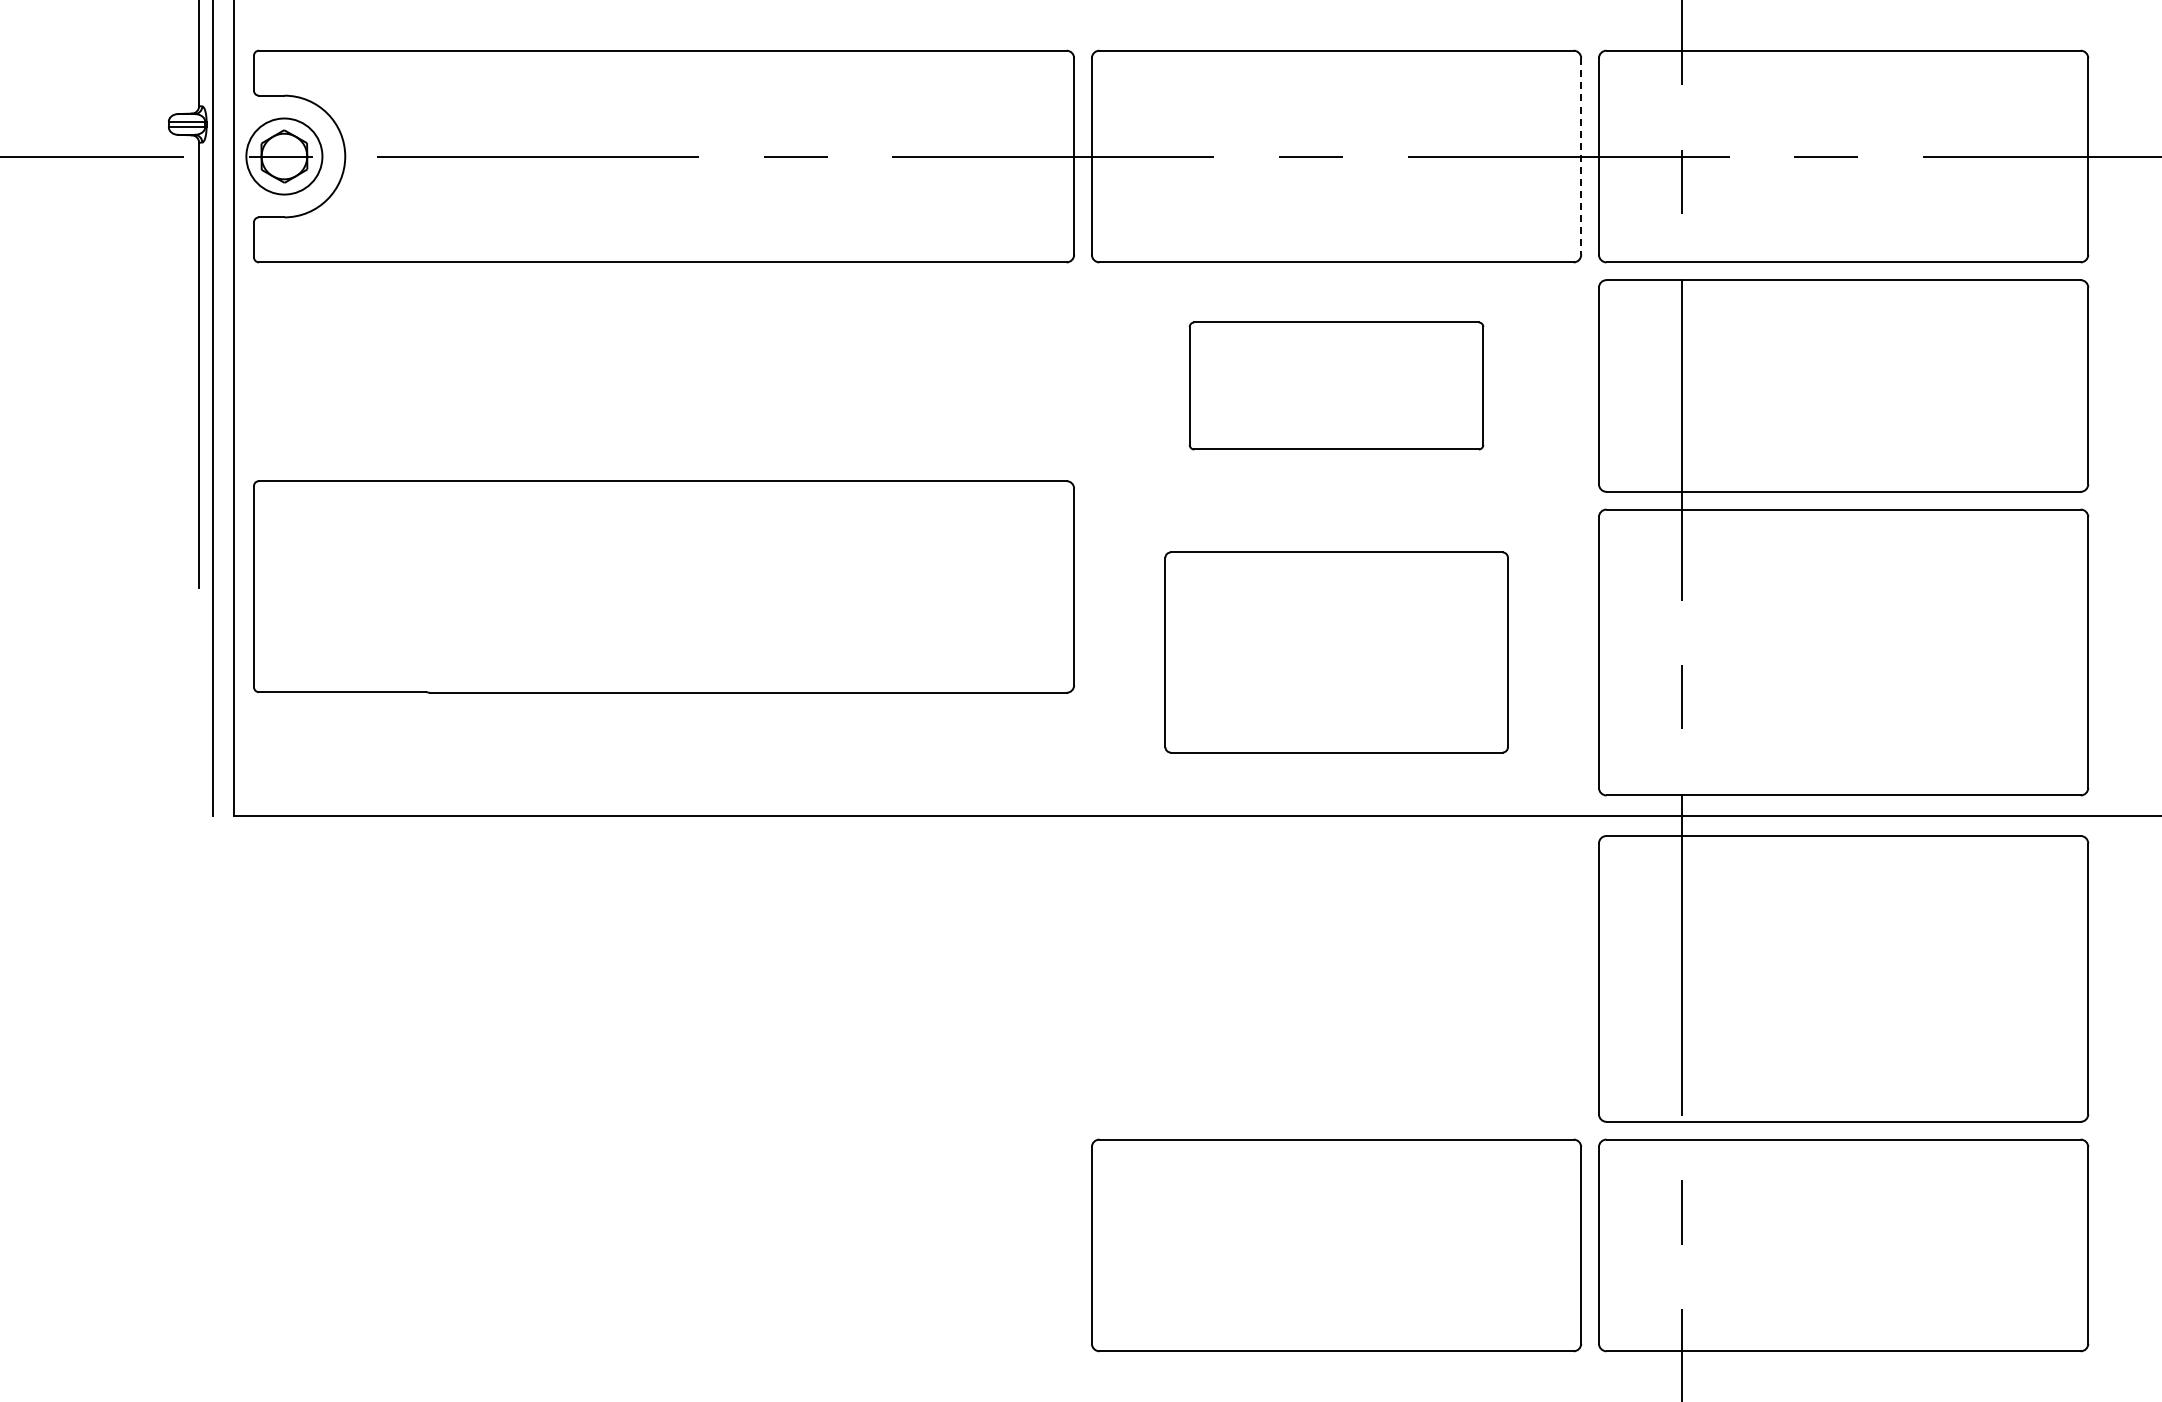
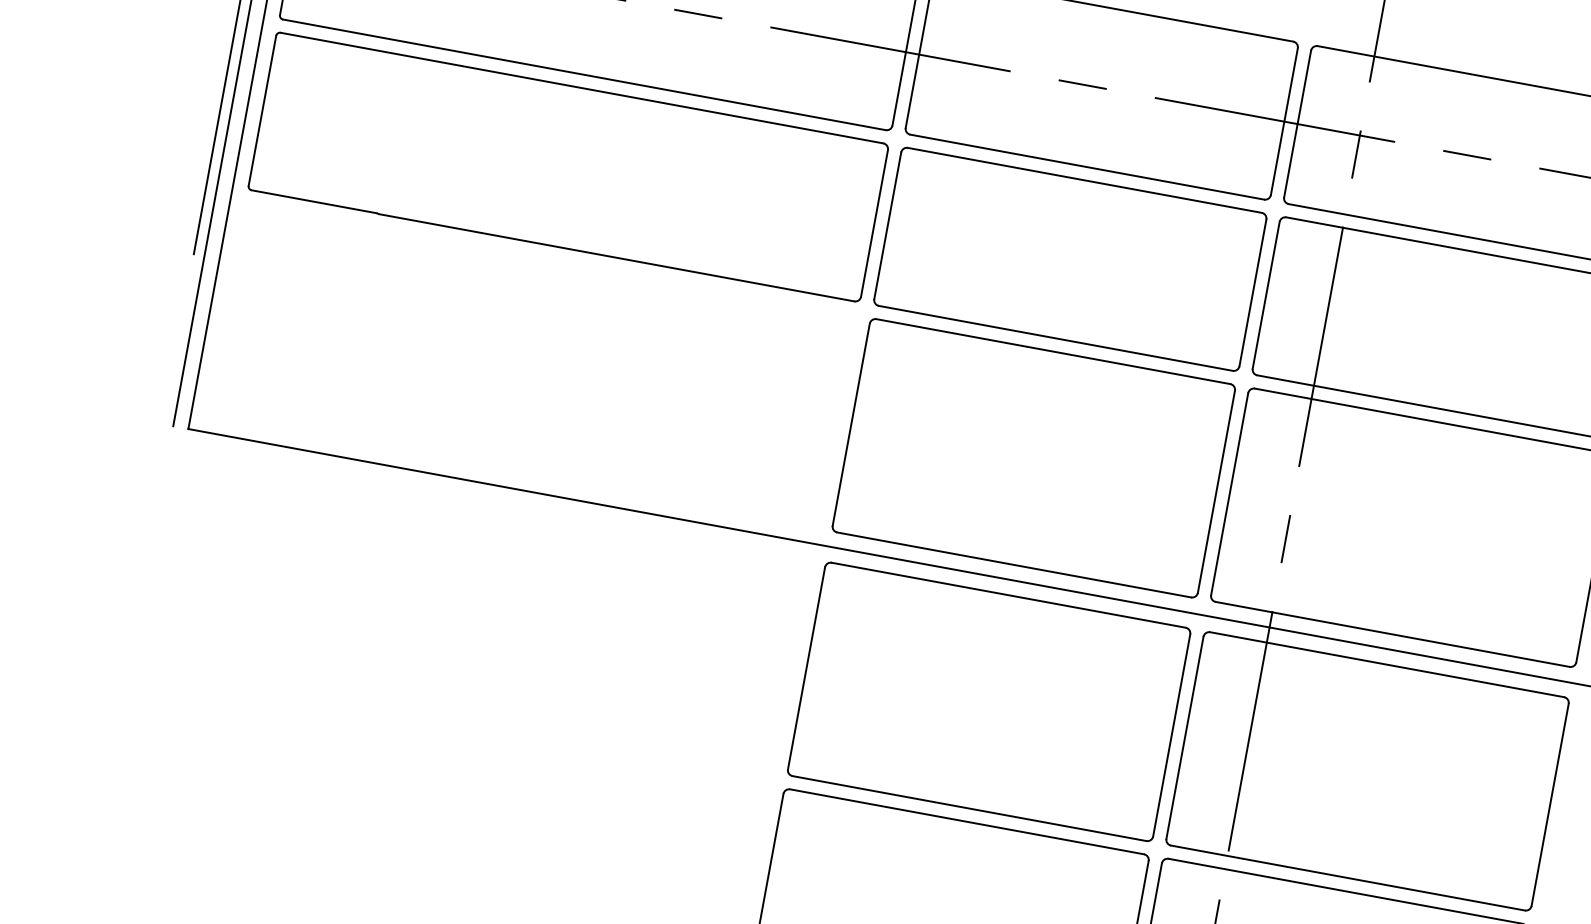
line: (1581, 157) -> (1284, 122), dashed -> solid
part: (1336, 385) -> (1070, 259), size x1.67
part: (663, 586) -> (568, 166), moved
part: (1336, 652) -> (1033, 458), size x1.43
part: (1336, 978) -> (989, 701), added

